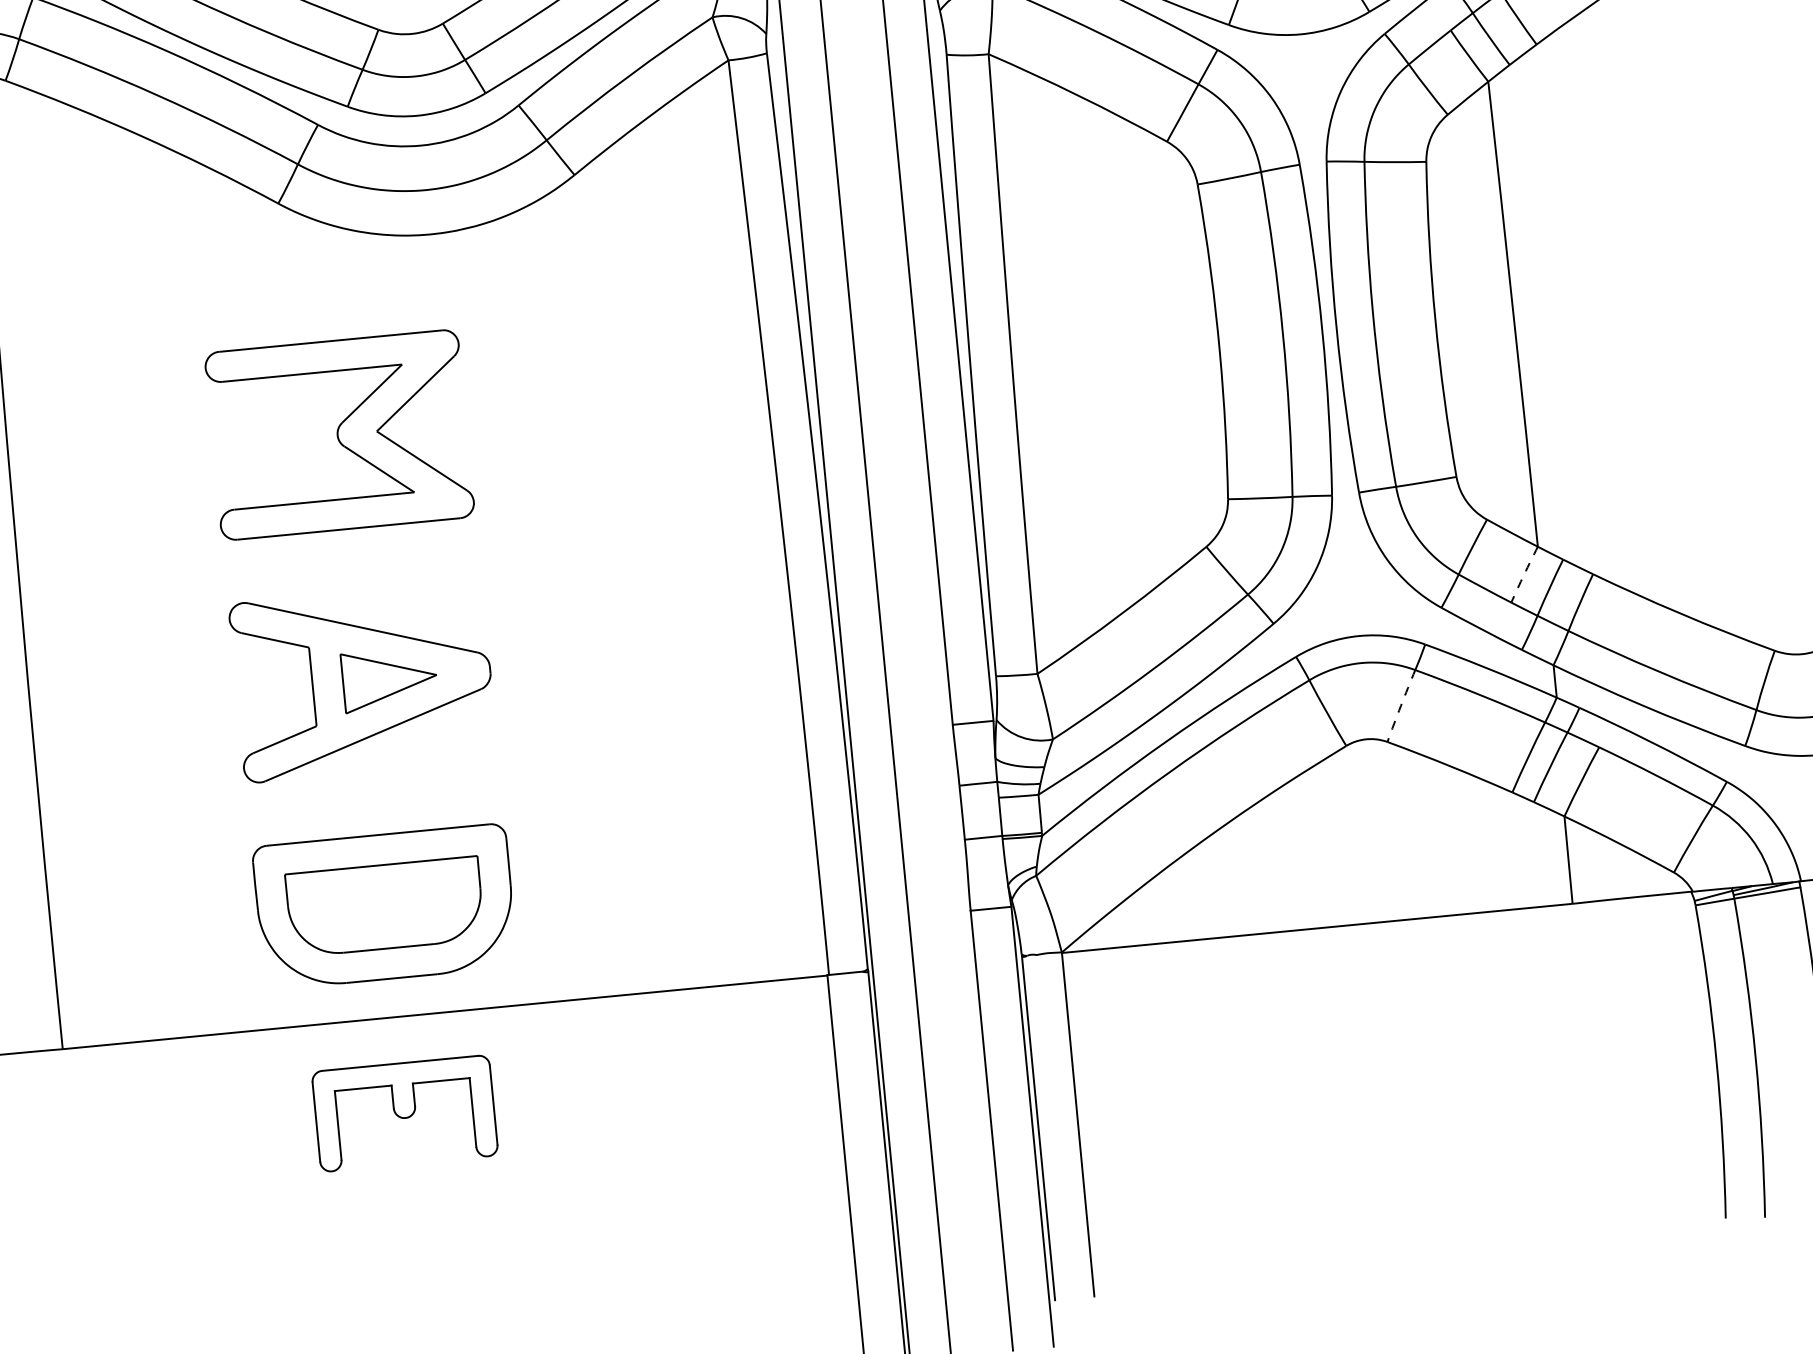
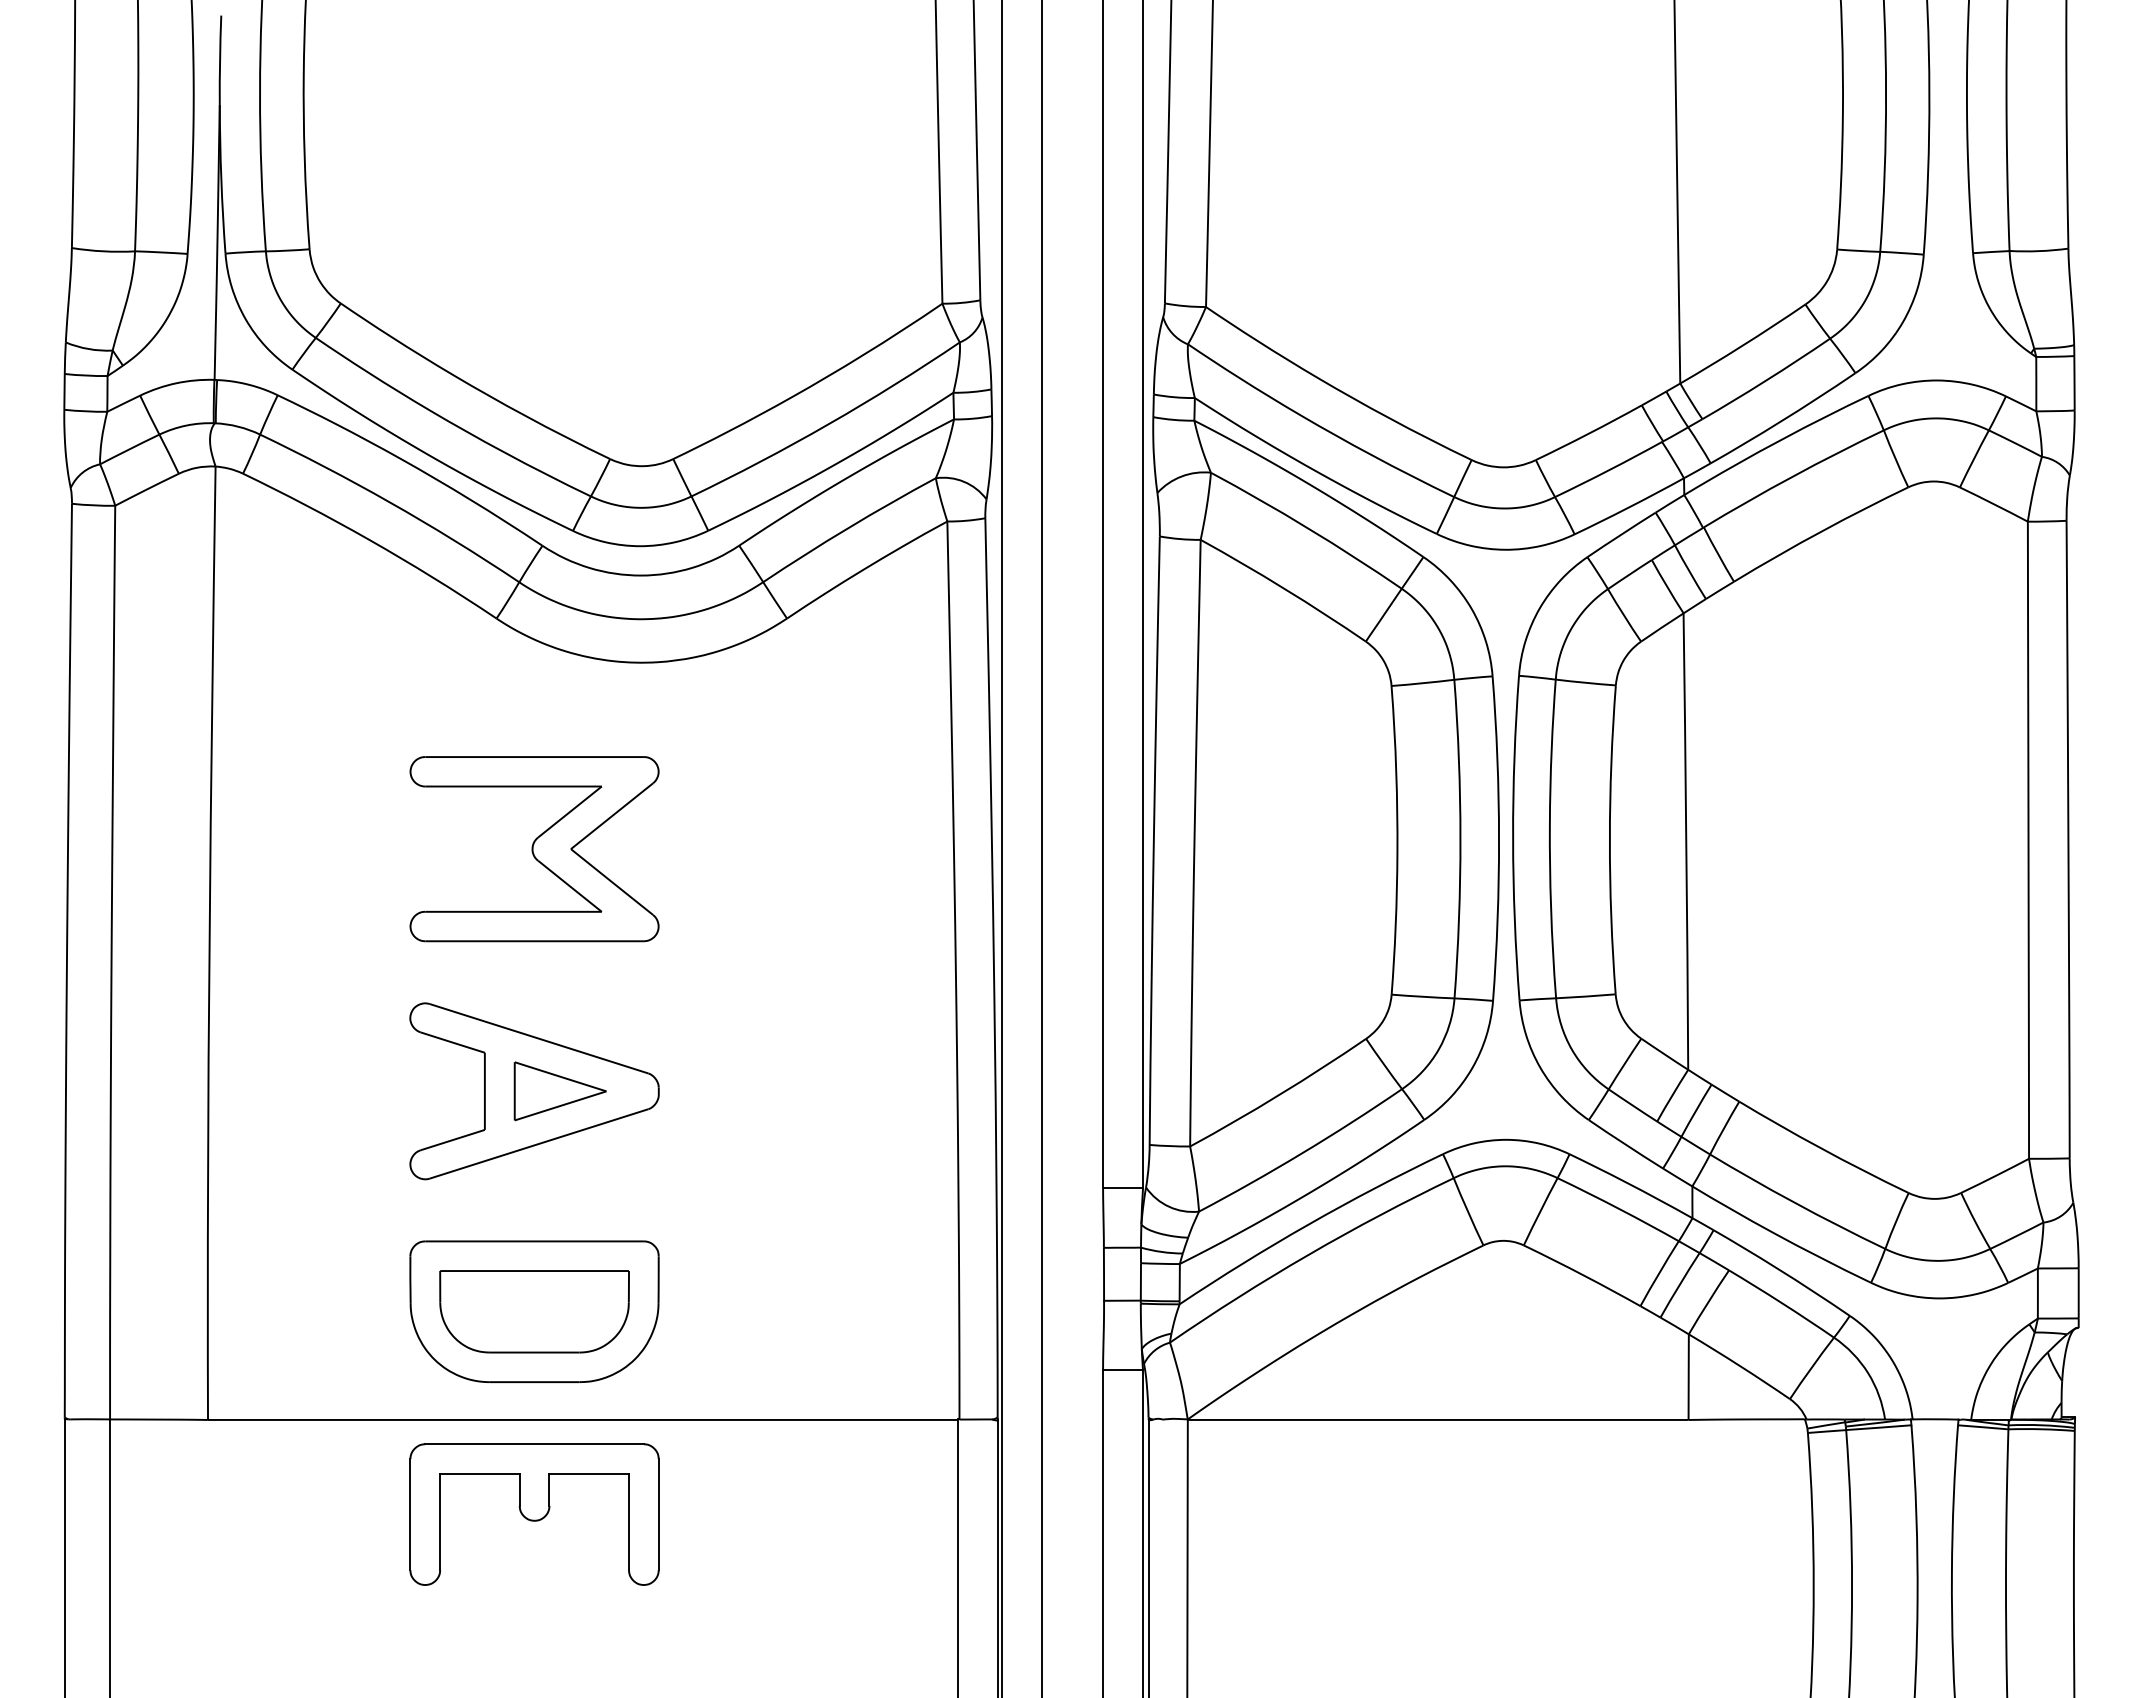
arc: (1524, 574) -> (1672, 1095), dashed -> solid
arc: (1401, 705) -> (1540, 1211), dashed -> solid
part: (404, 1113) -> (534, 1514), size x1.43

